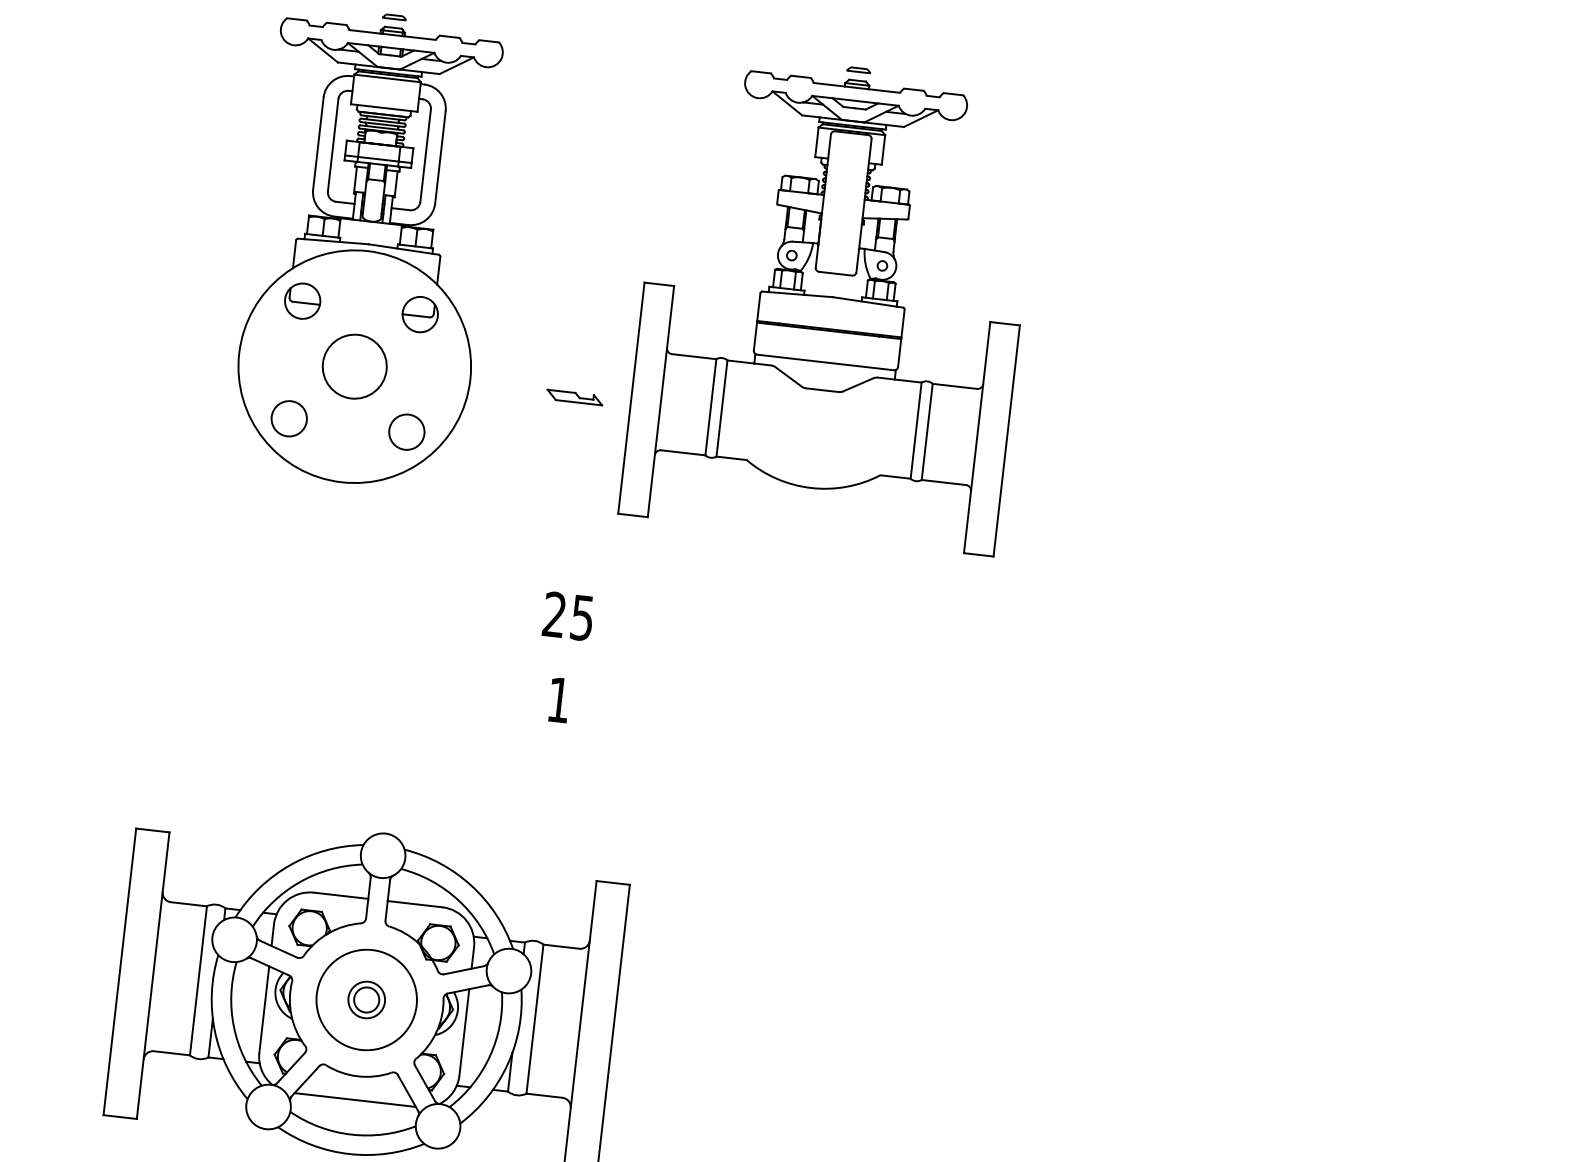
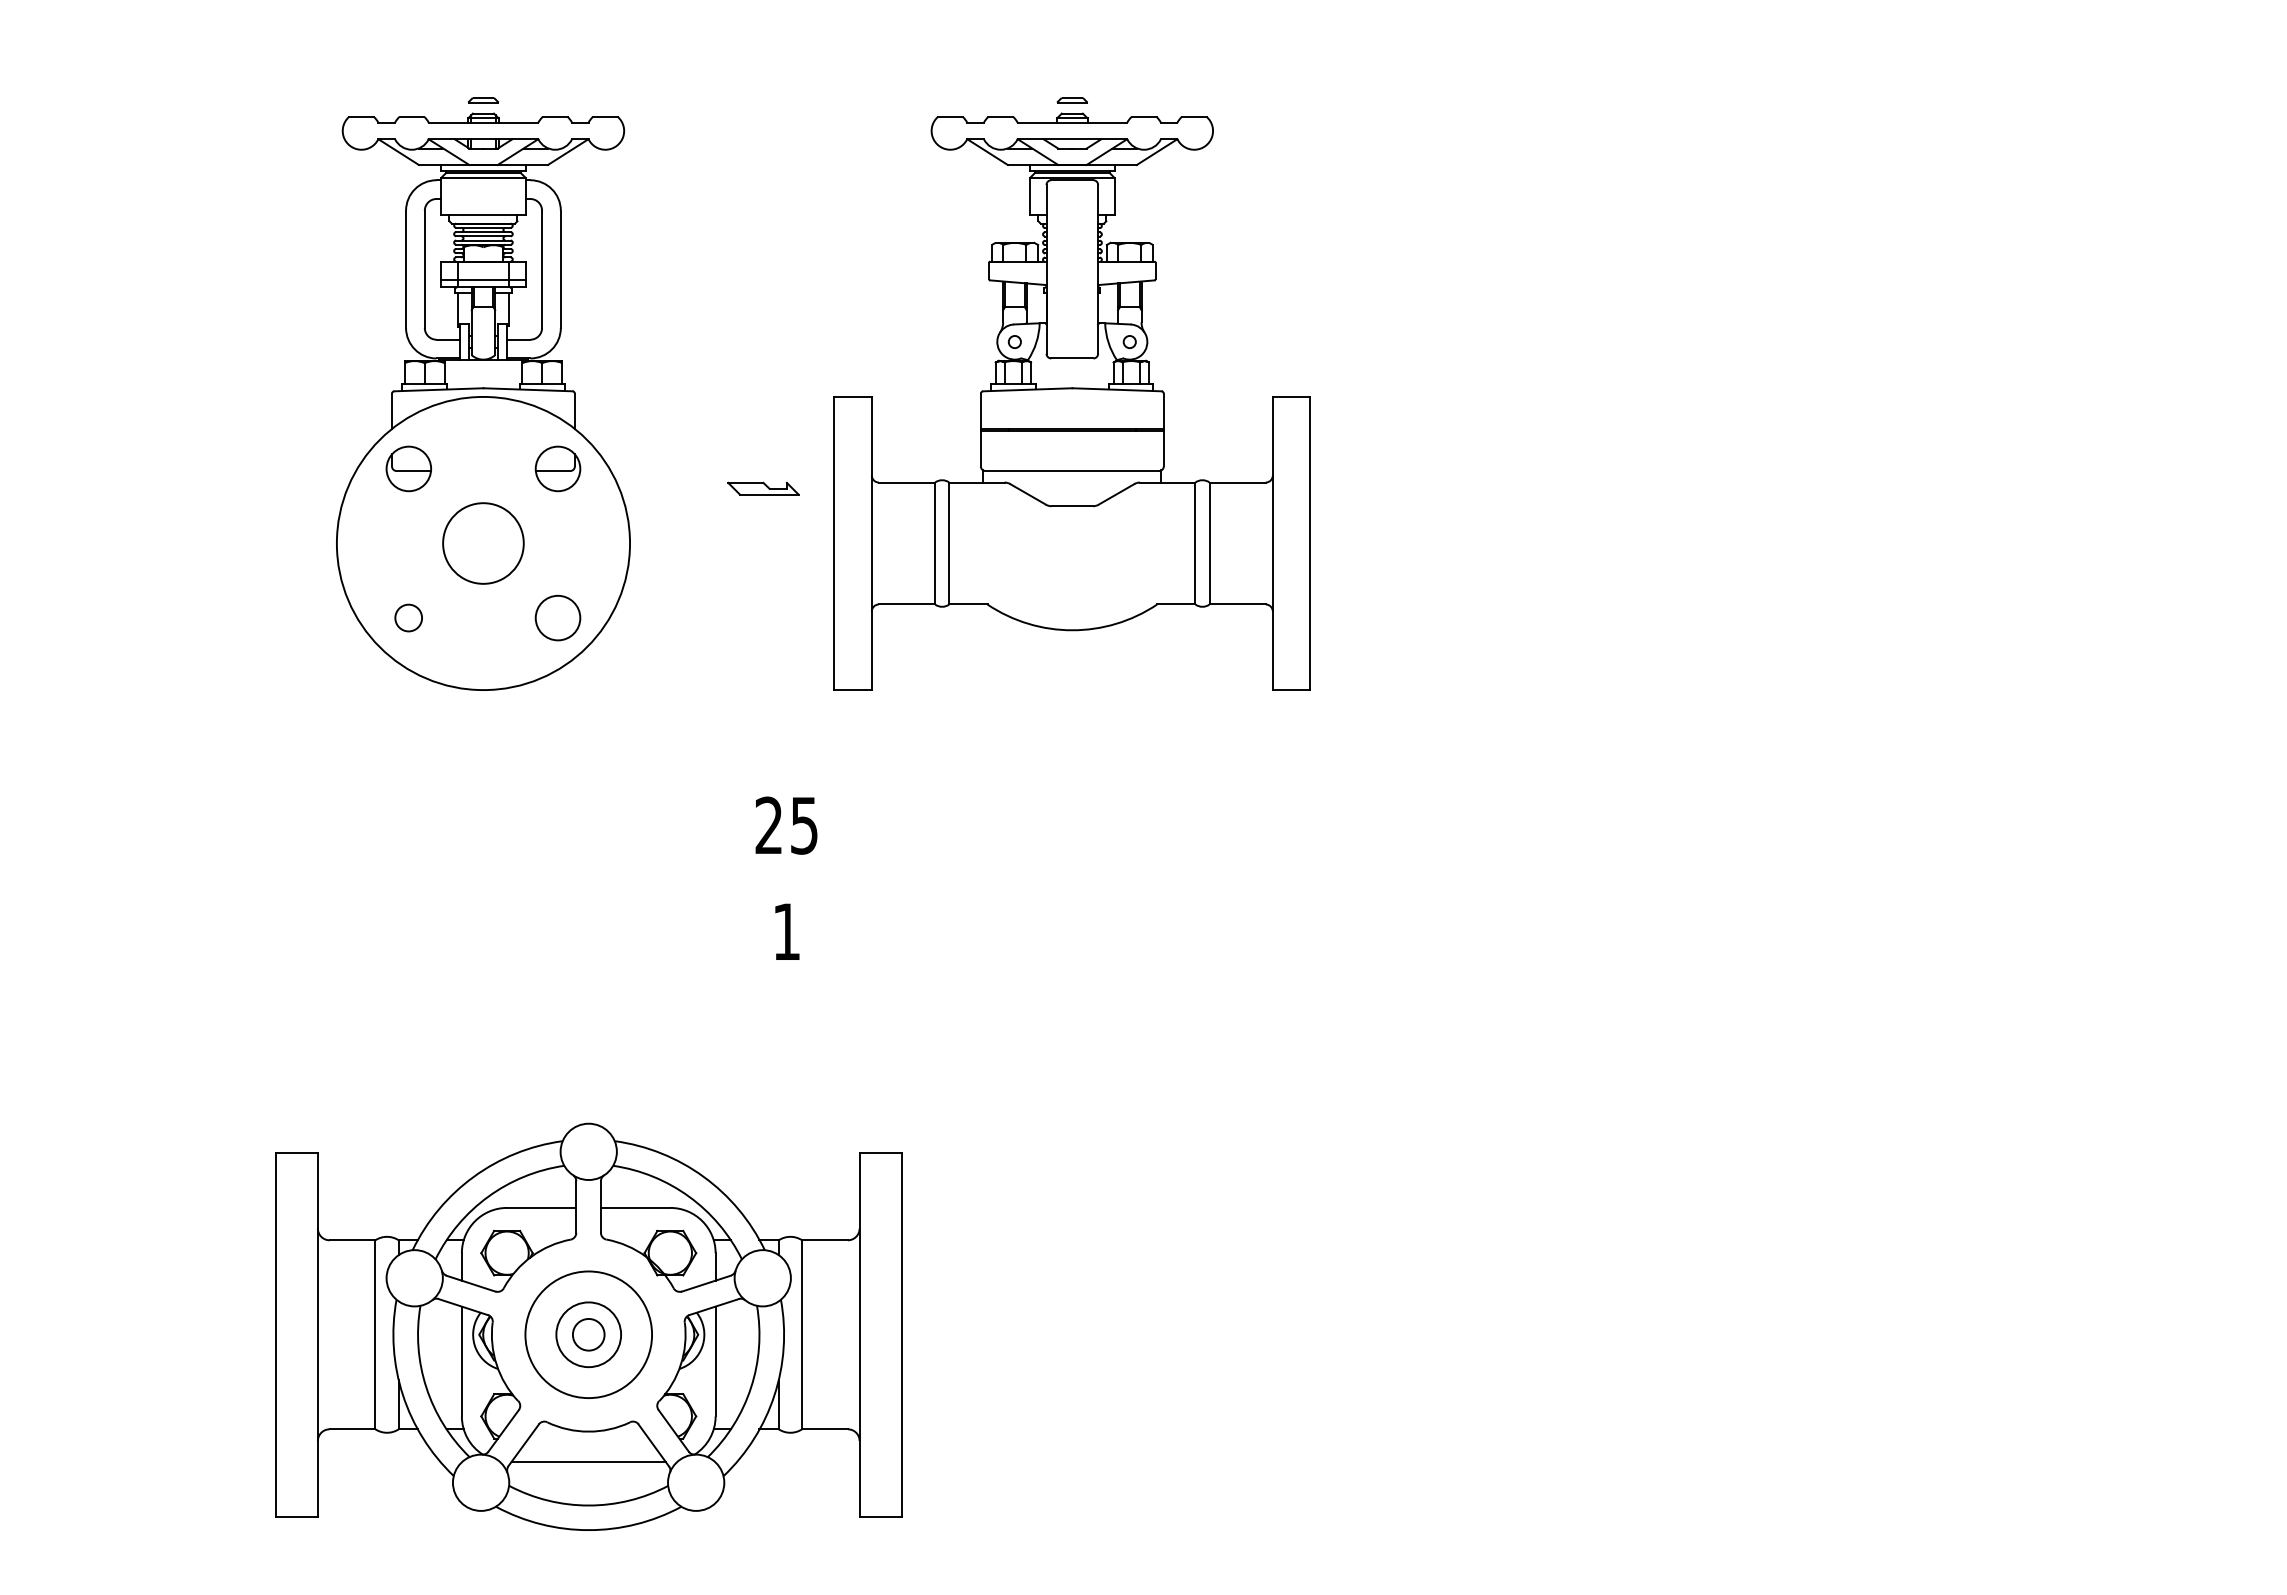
part: (574, 397) -> (763, 488), moved
circle: (289, 418) -> (408, 617), size x0.6
circle: (366, 999) -> (588, 1334), size x1.4

